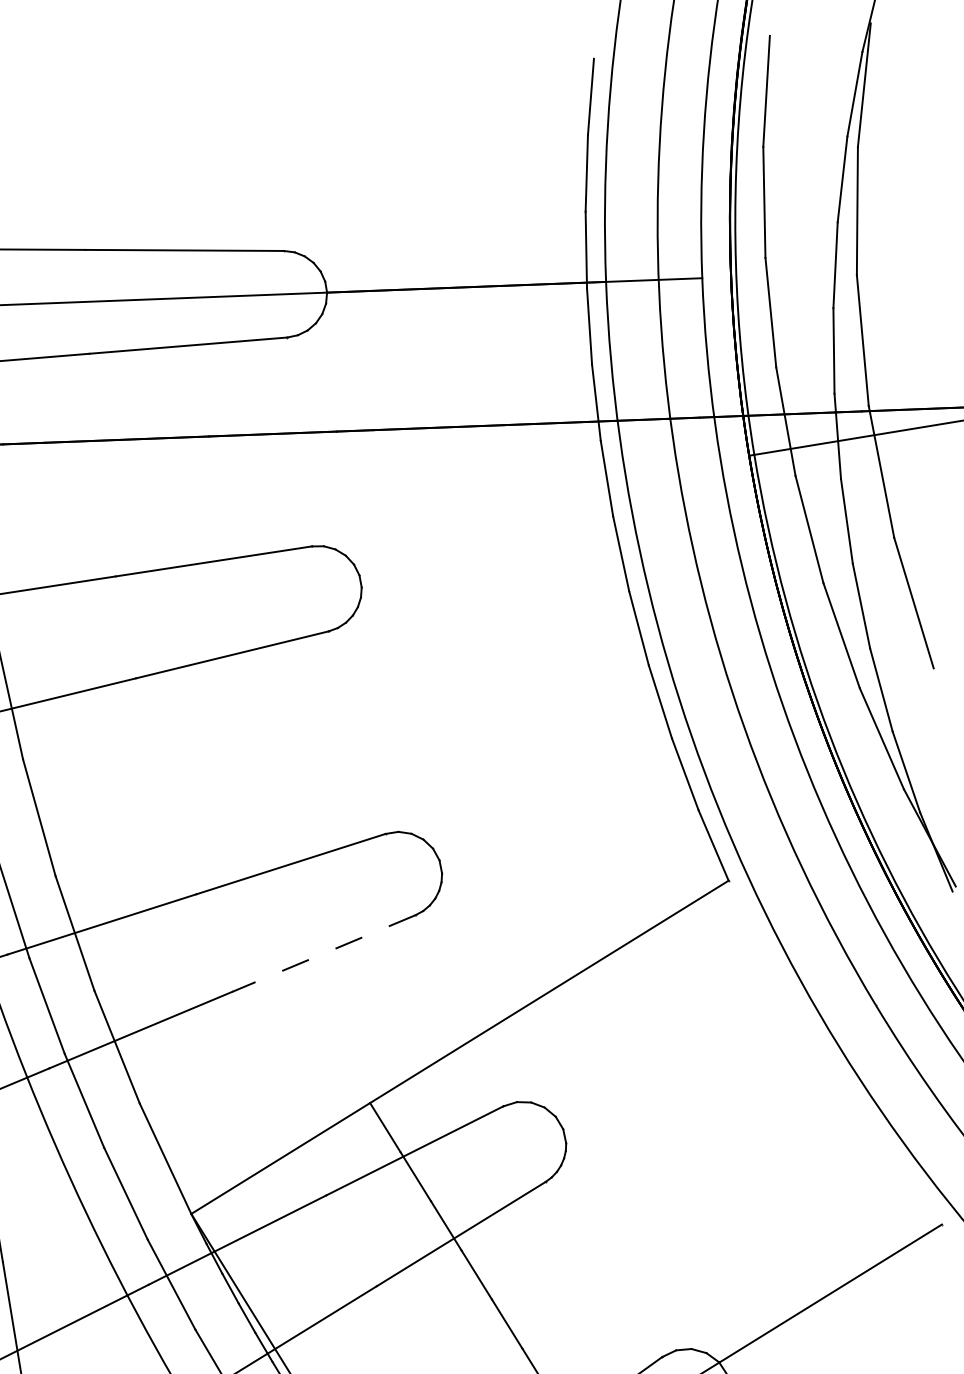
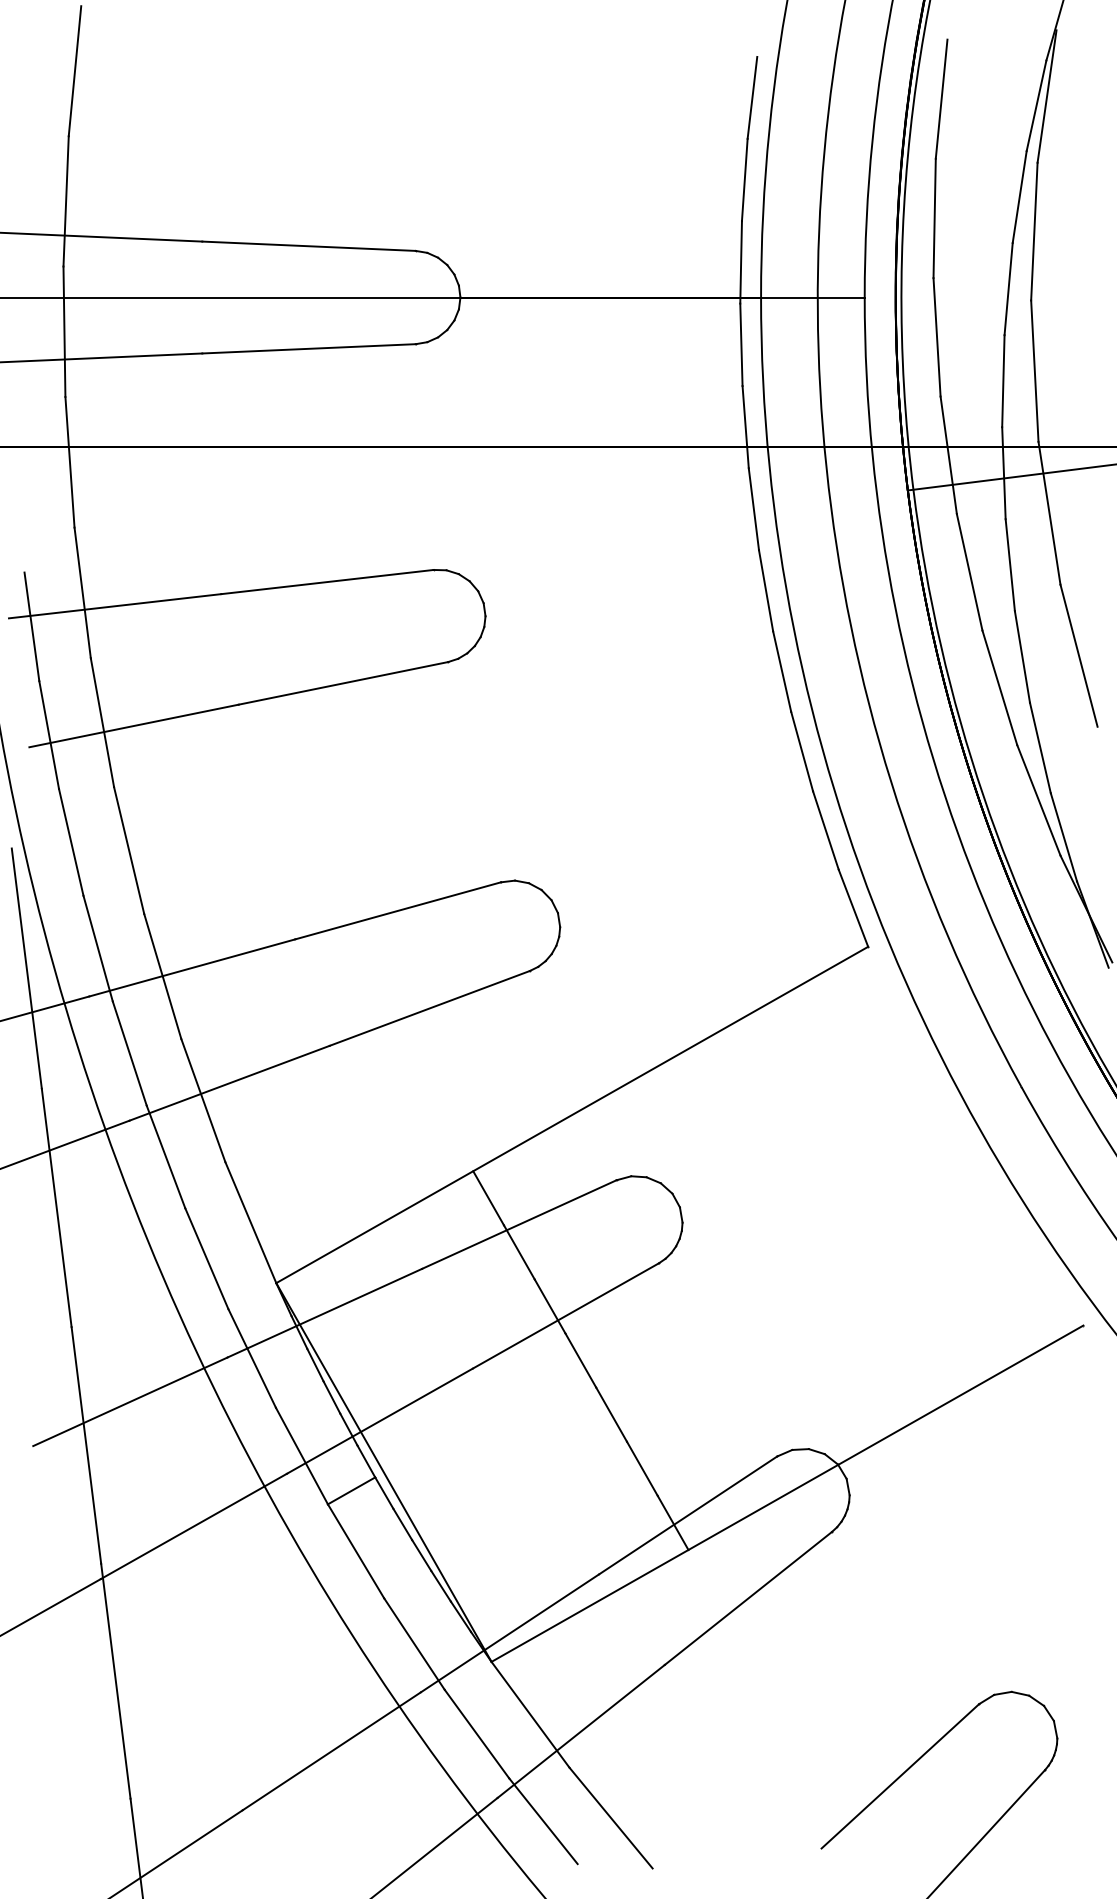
line: (323, 953) -> (429, 1008), dashed -> solid

